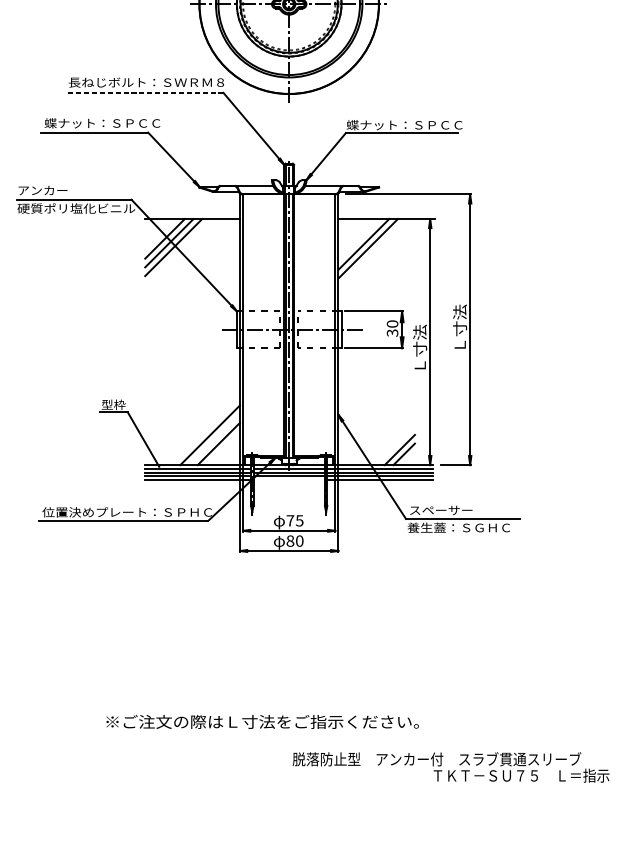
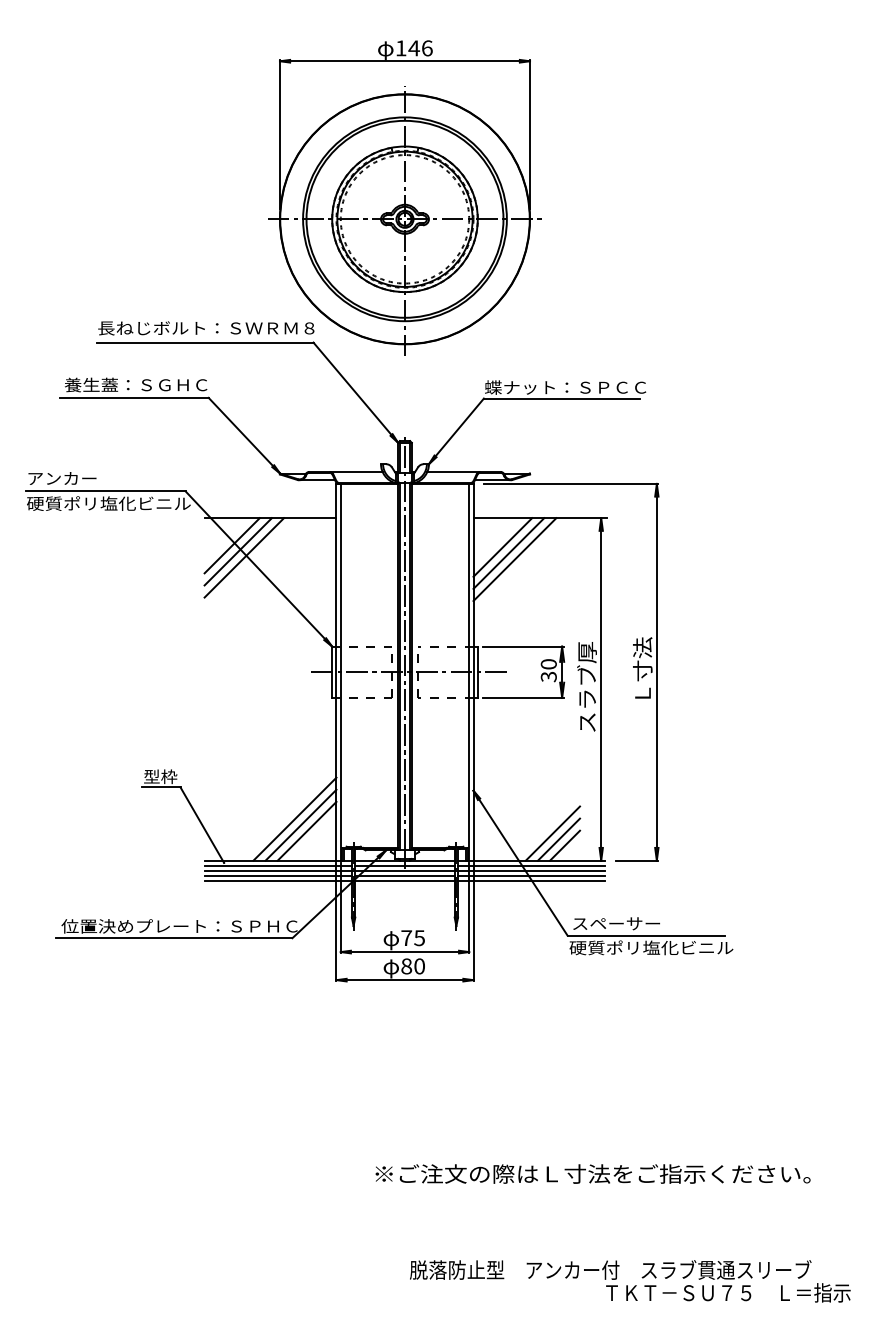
line: (145, 92) -> (204, 342), dashed -> solid
text: (102, 122) -> (144, 384), 蝶ナット：ＳＰＣＣ -> 養生蓋：ＳＧＨＣ
line: (359, 240) -> (502, 547), added
text: (419, 339) -> (586, 686), Ｌ寸法 -> スラブ厚
line: (214, 439) -> (300, 824), added
line: (395, 445) -> (552, 833), added
line: (288, 480) -> (404, 881), added
text: (466, 527) -> (651, 947), 養生蓋：ＳＧＨＣ -> 硬質ポリ塩化ビニル
text: (262, 721) -> (592, 1173), moved

